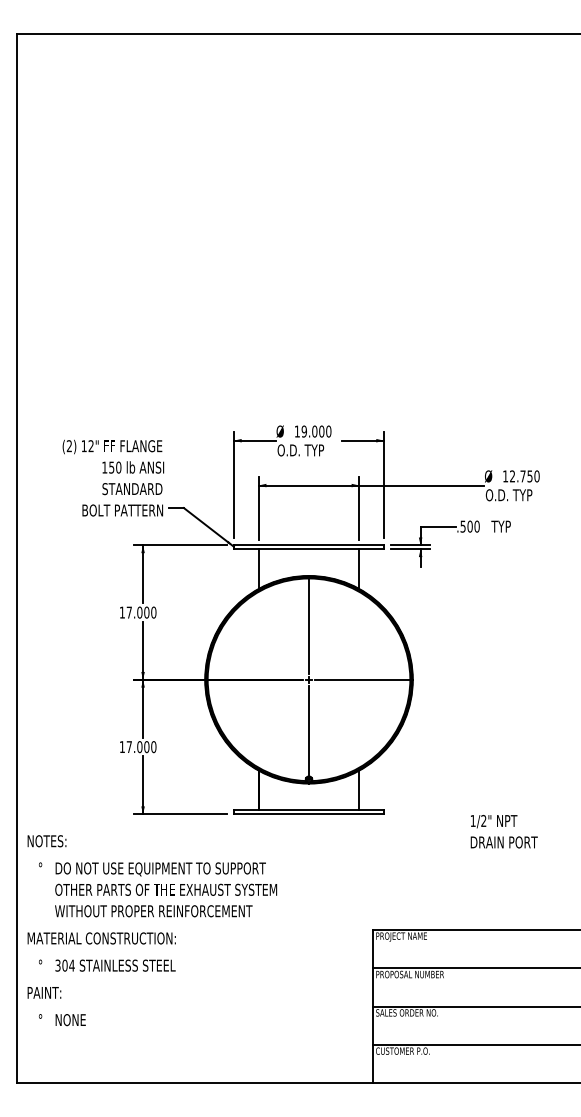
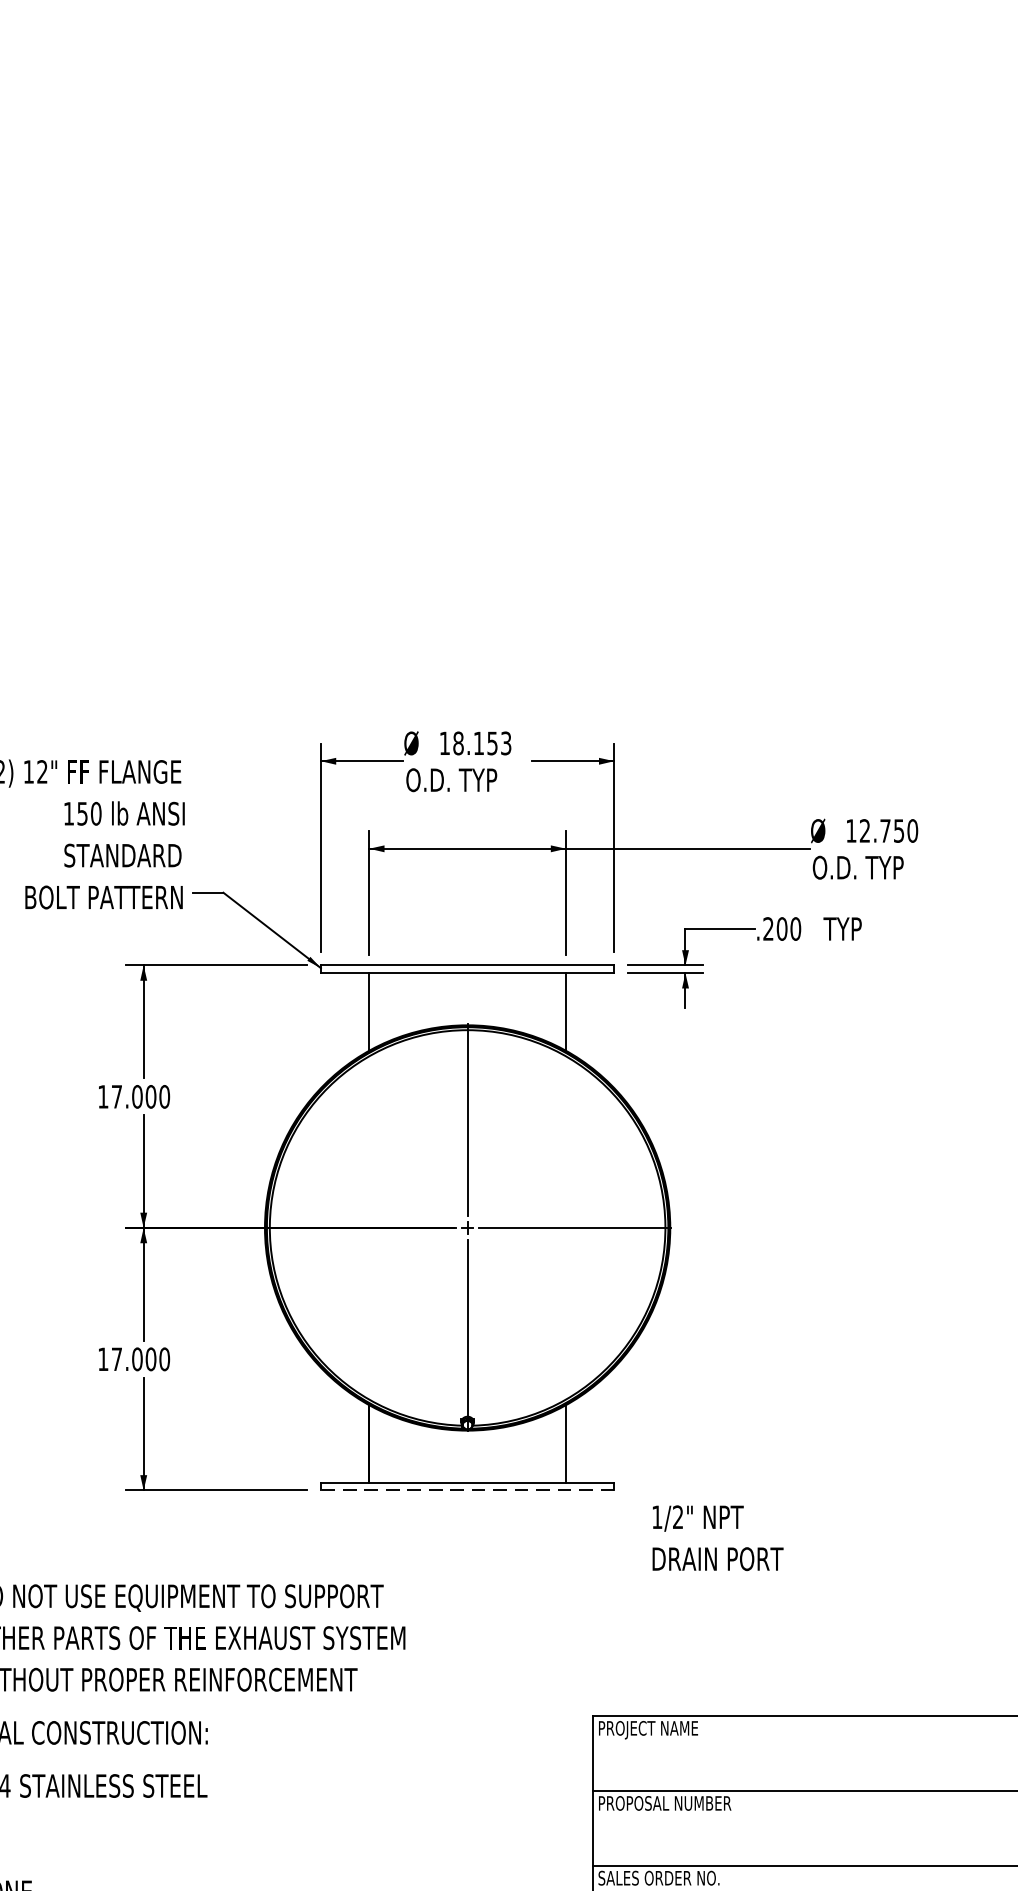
text: (316, 431) -> (482, 743), 19.000 -> 18.153
text: (462, 526) -> (767, 928), .500 -> .200
line: (308, 814) -> (466, 1490), solid -> dashed
text: (503, 831) -> (716, 1537), moved

